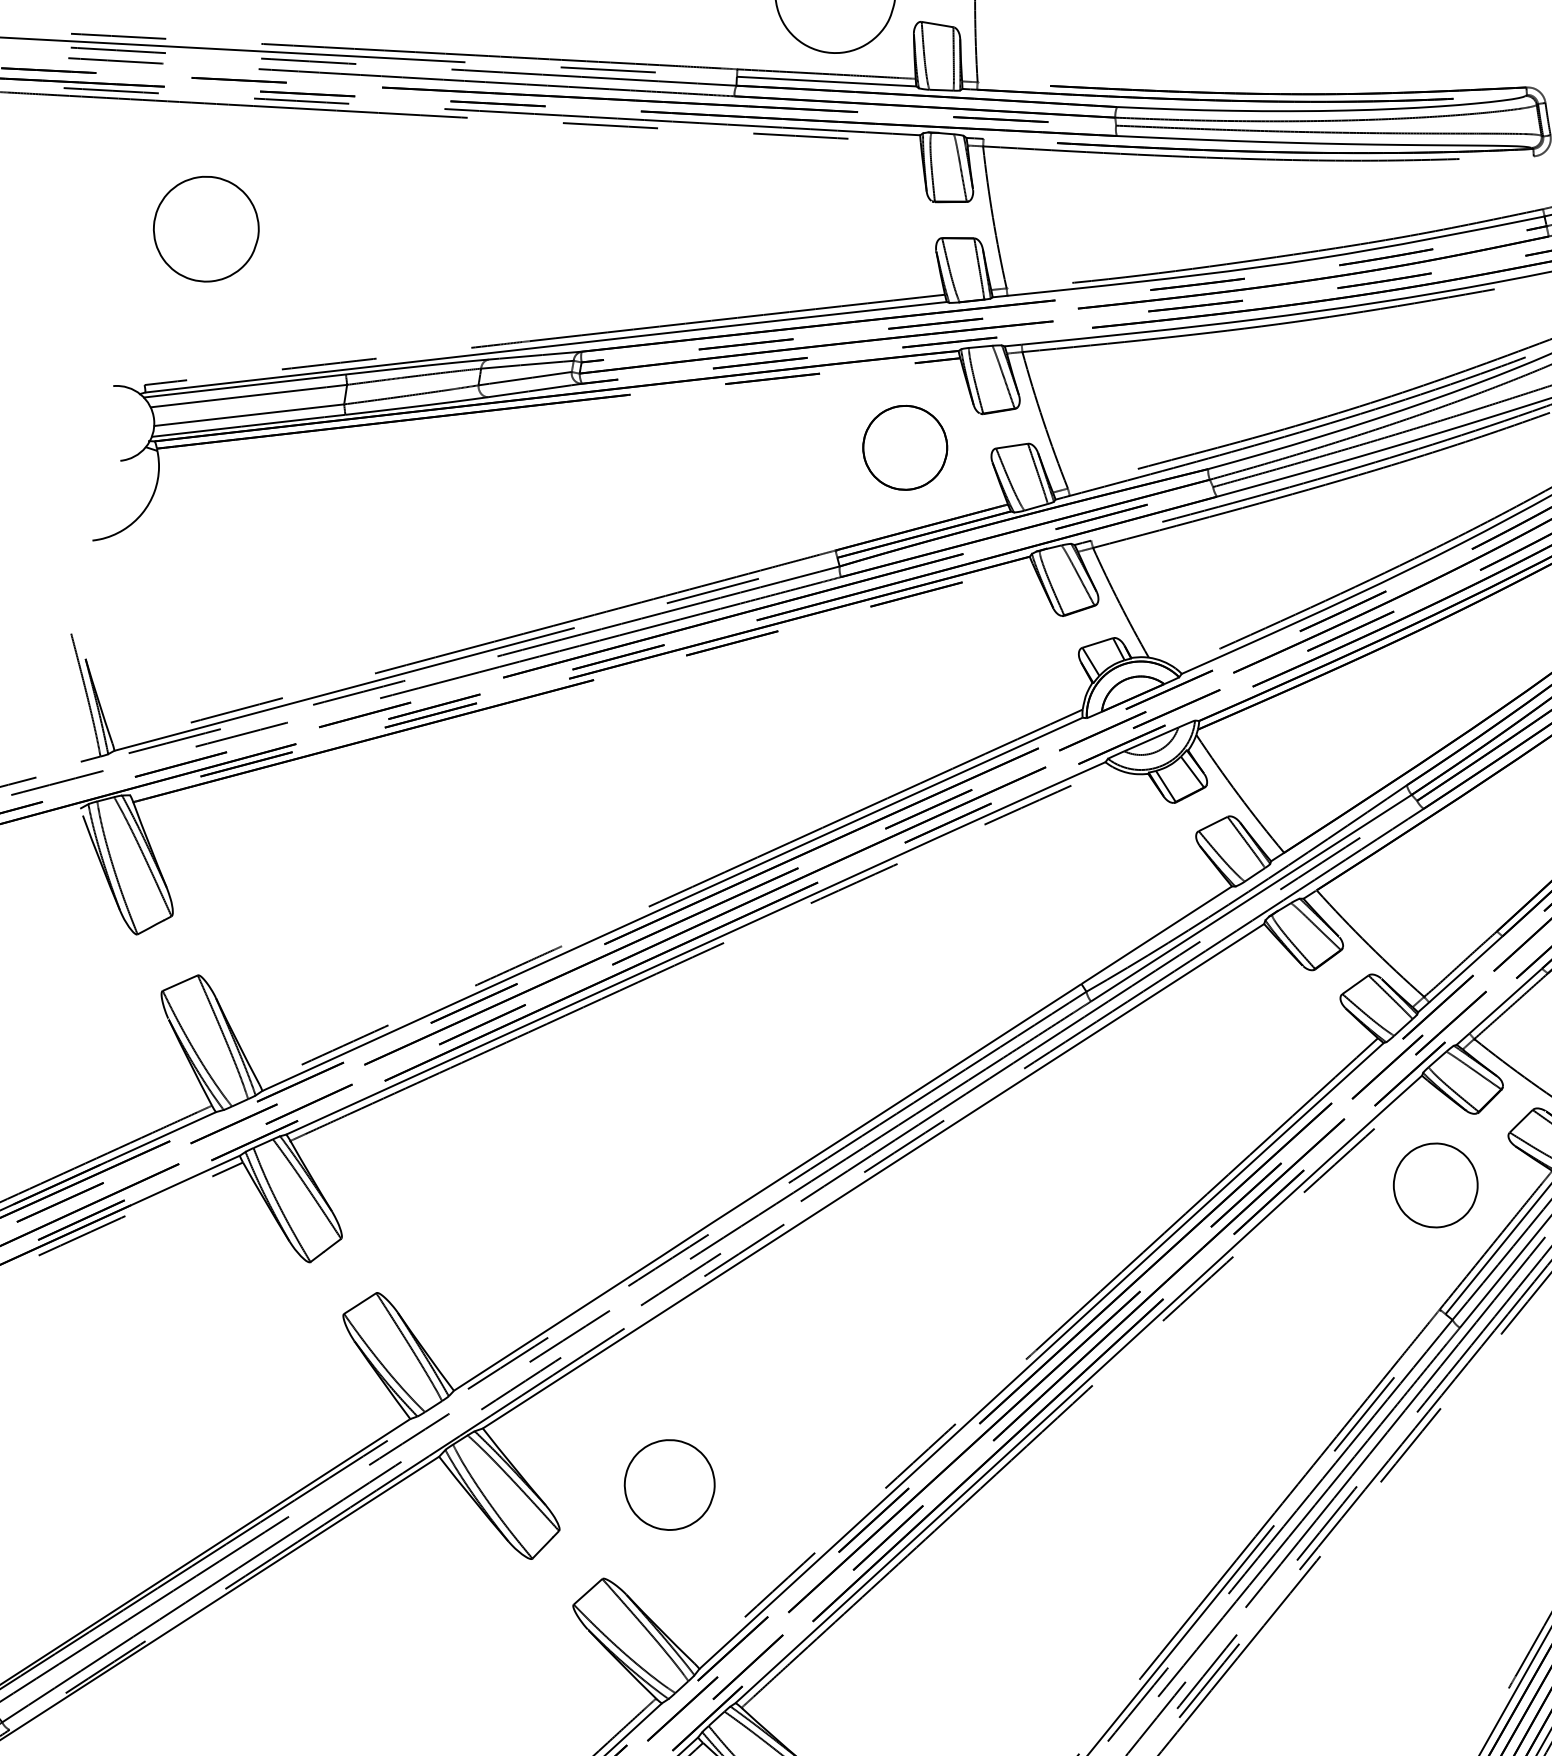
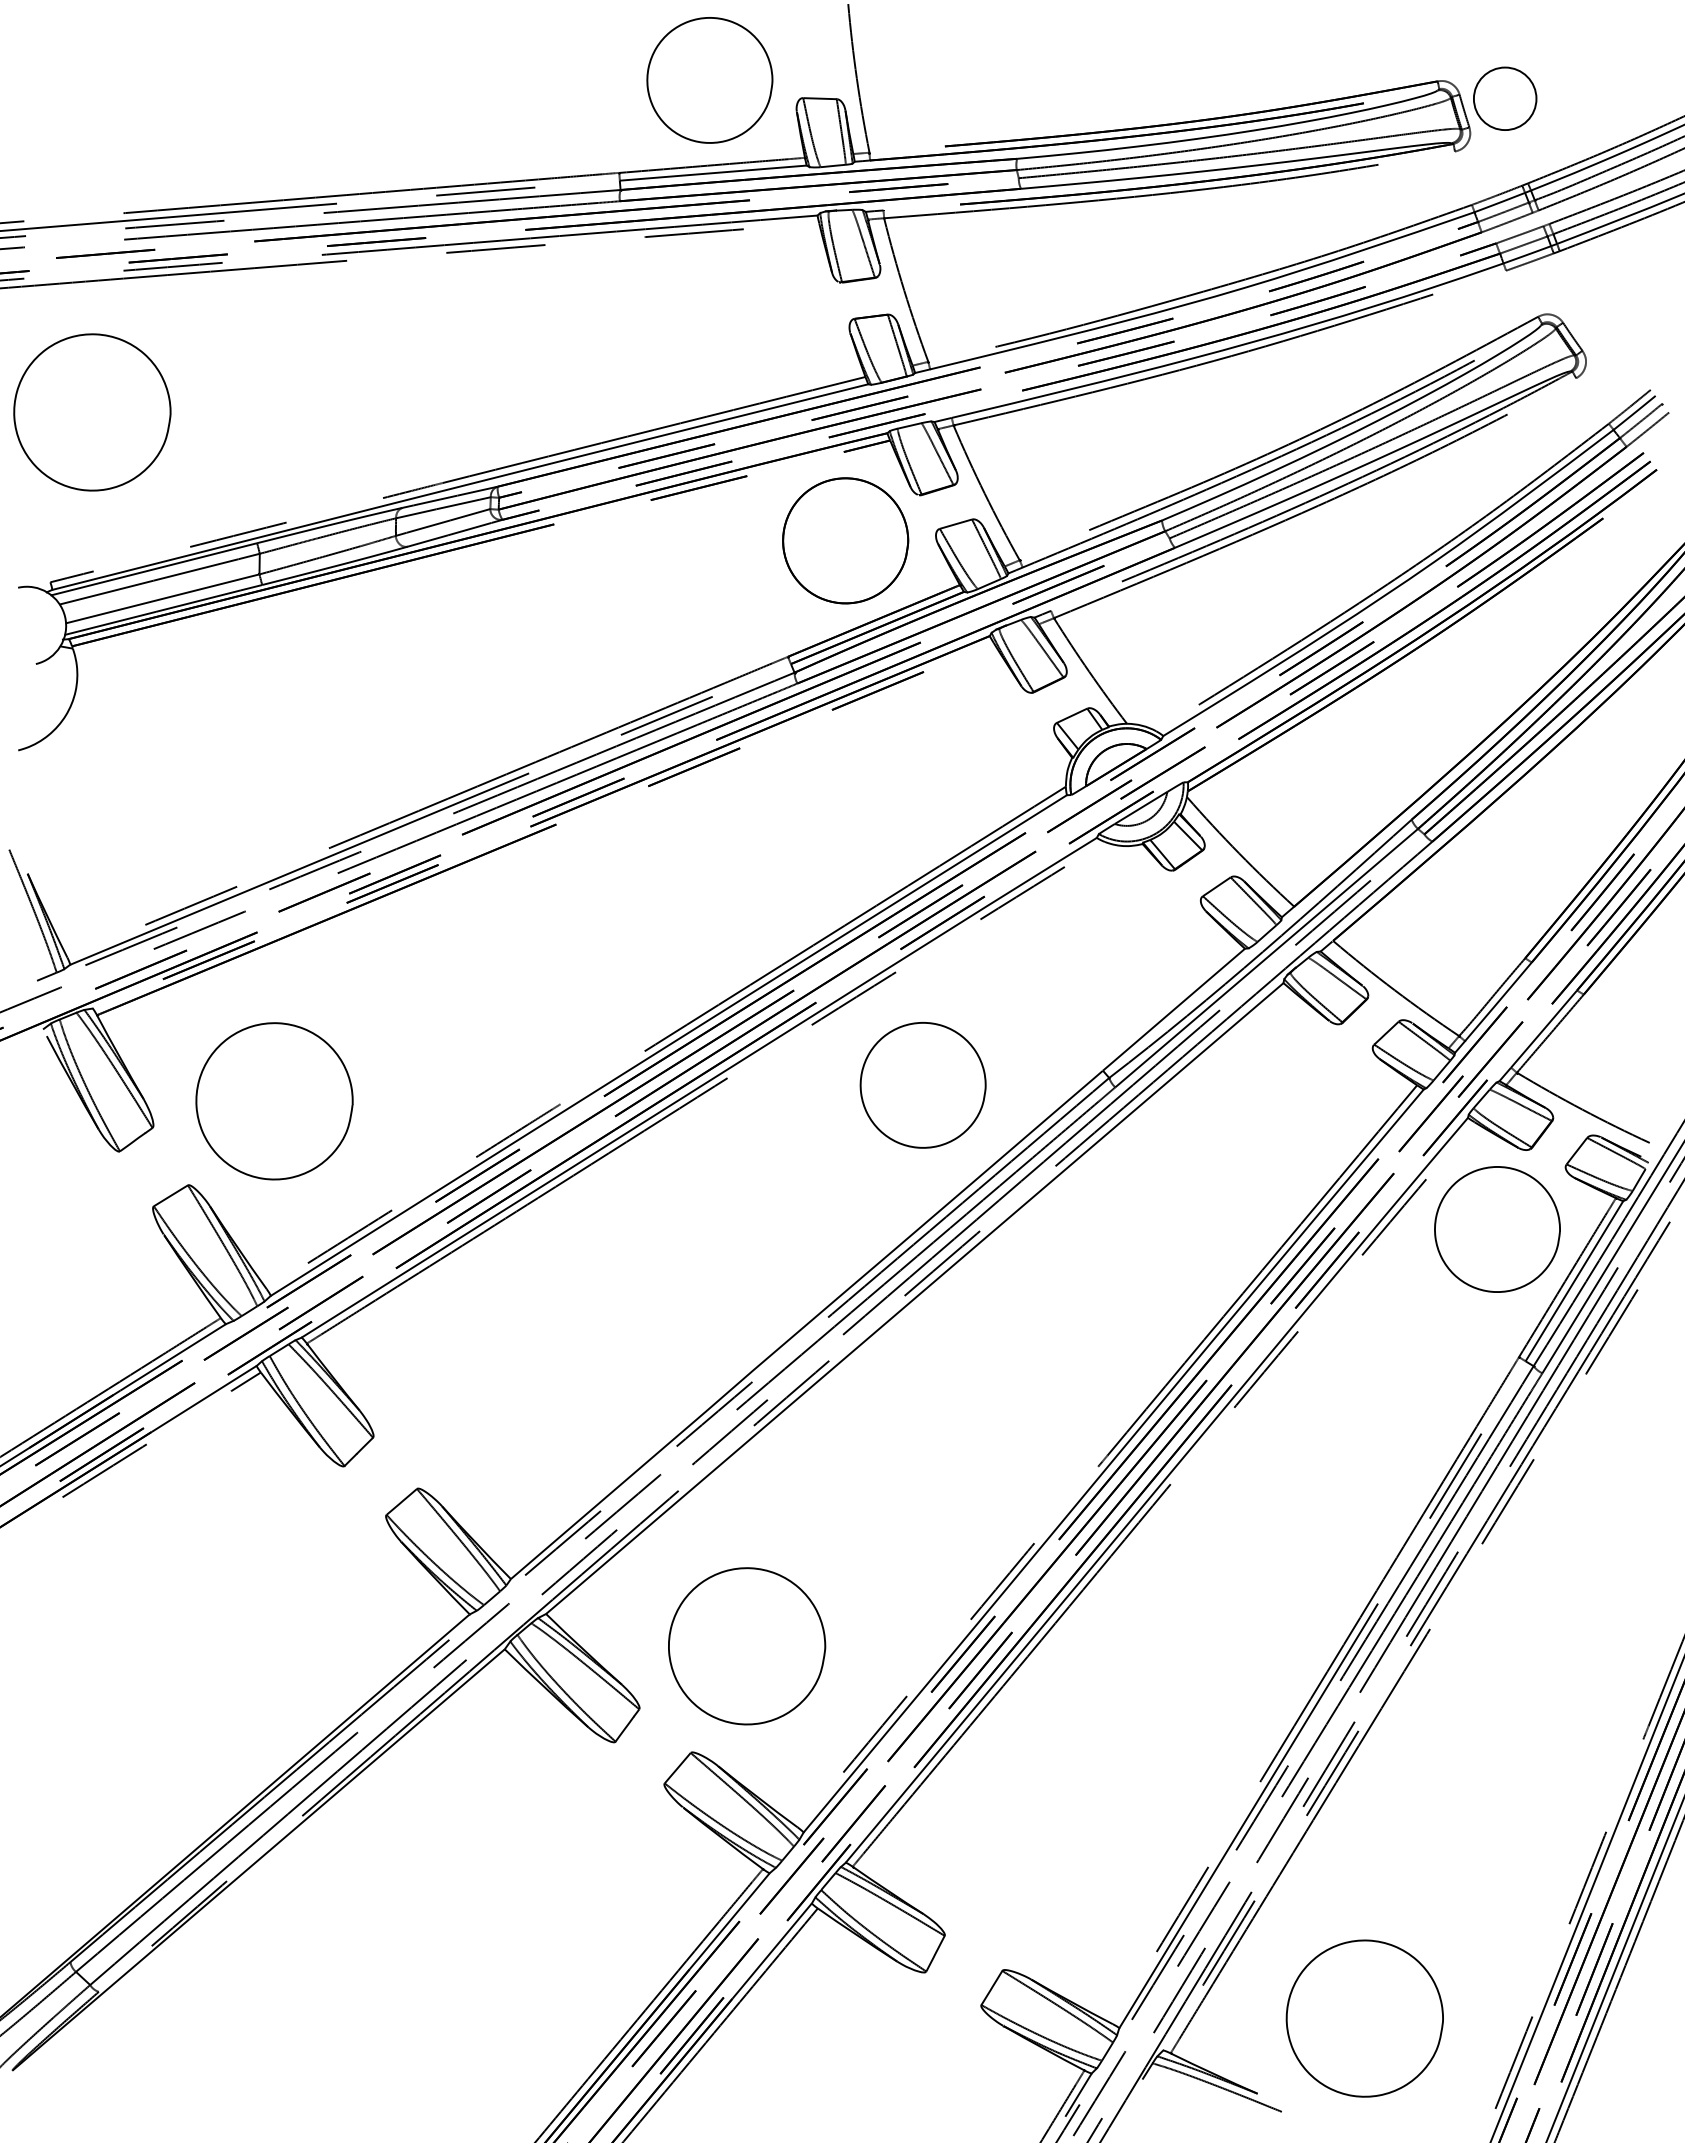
part: (206, 229) -> (92, 412), size x1.43
part: (905, 447) -> (845, 540), size x1.43
part: (290, 906) -> (274, 1101), added
part: (908, 974) -> (922, 1085), added
part: (1435, 1185) -> (1497, 1229), size x1.43
part: (669, 1485) -> (747, 1646), size x1.67

